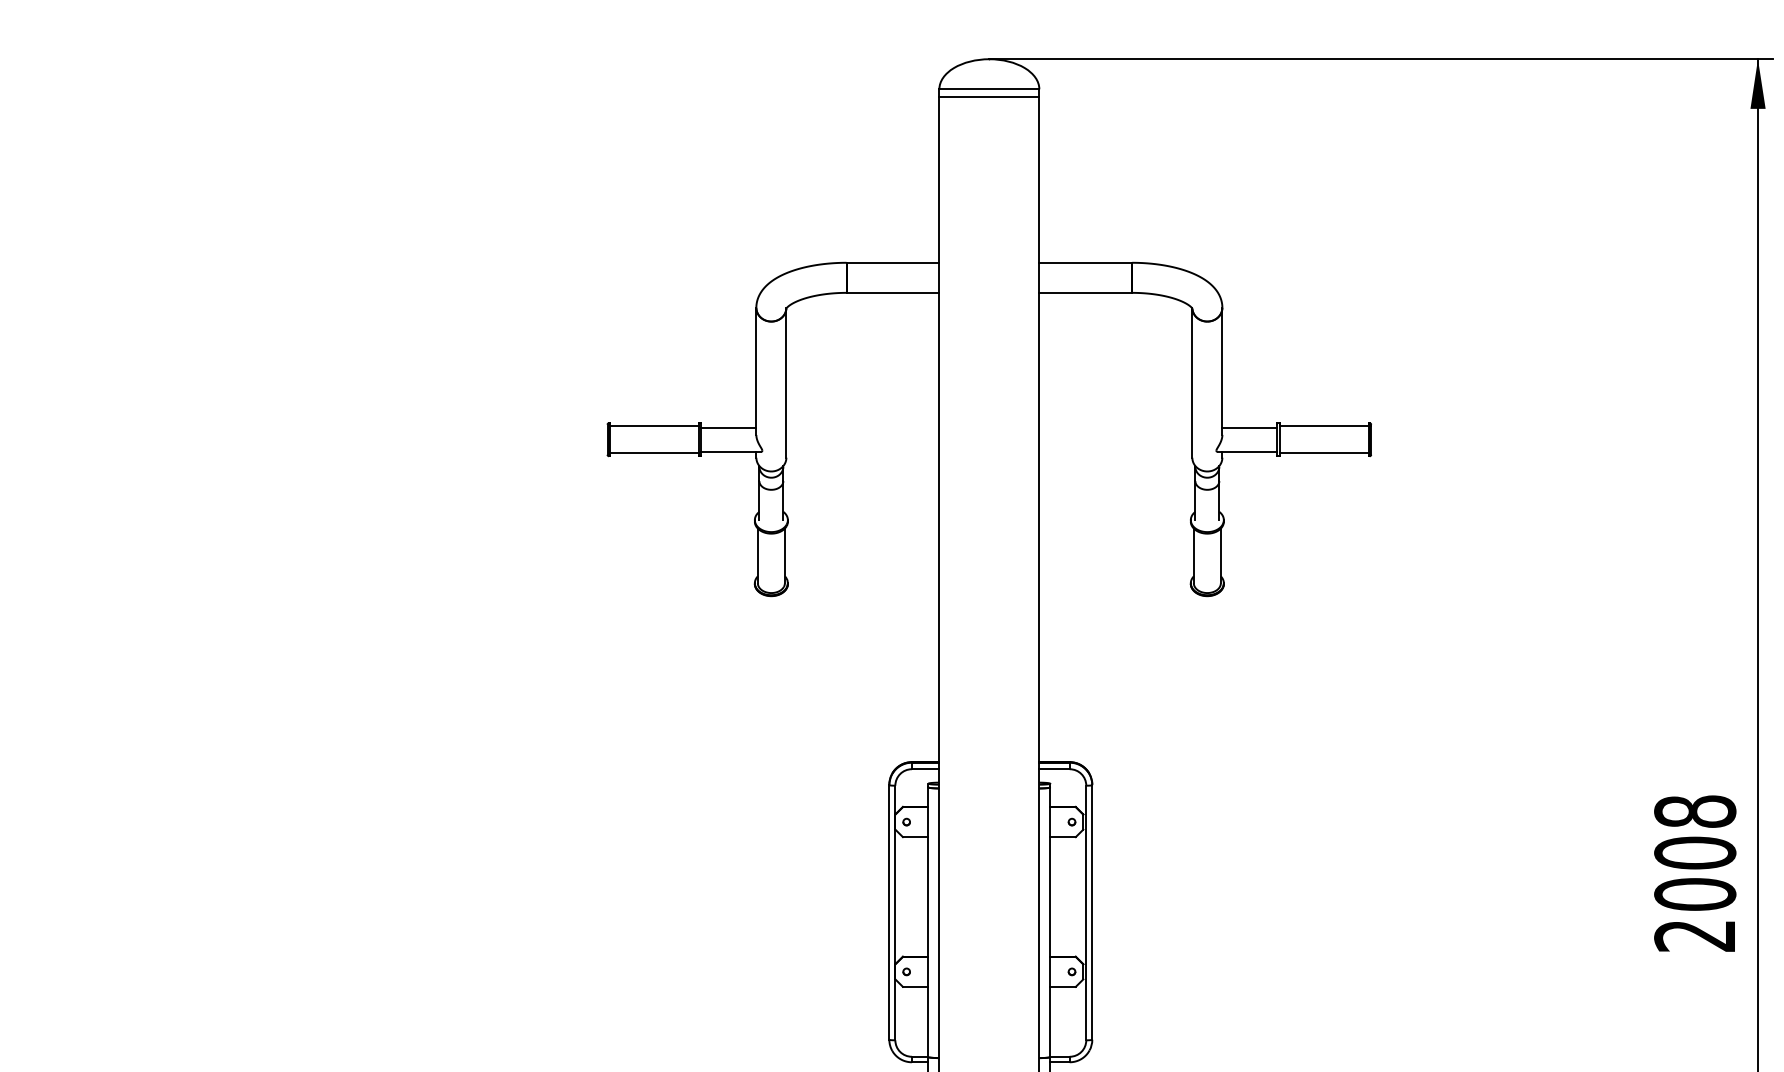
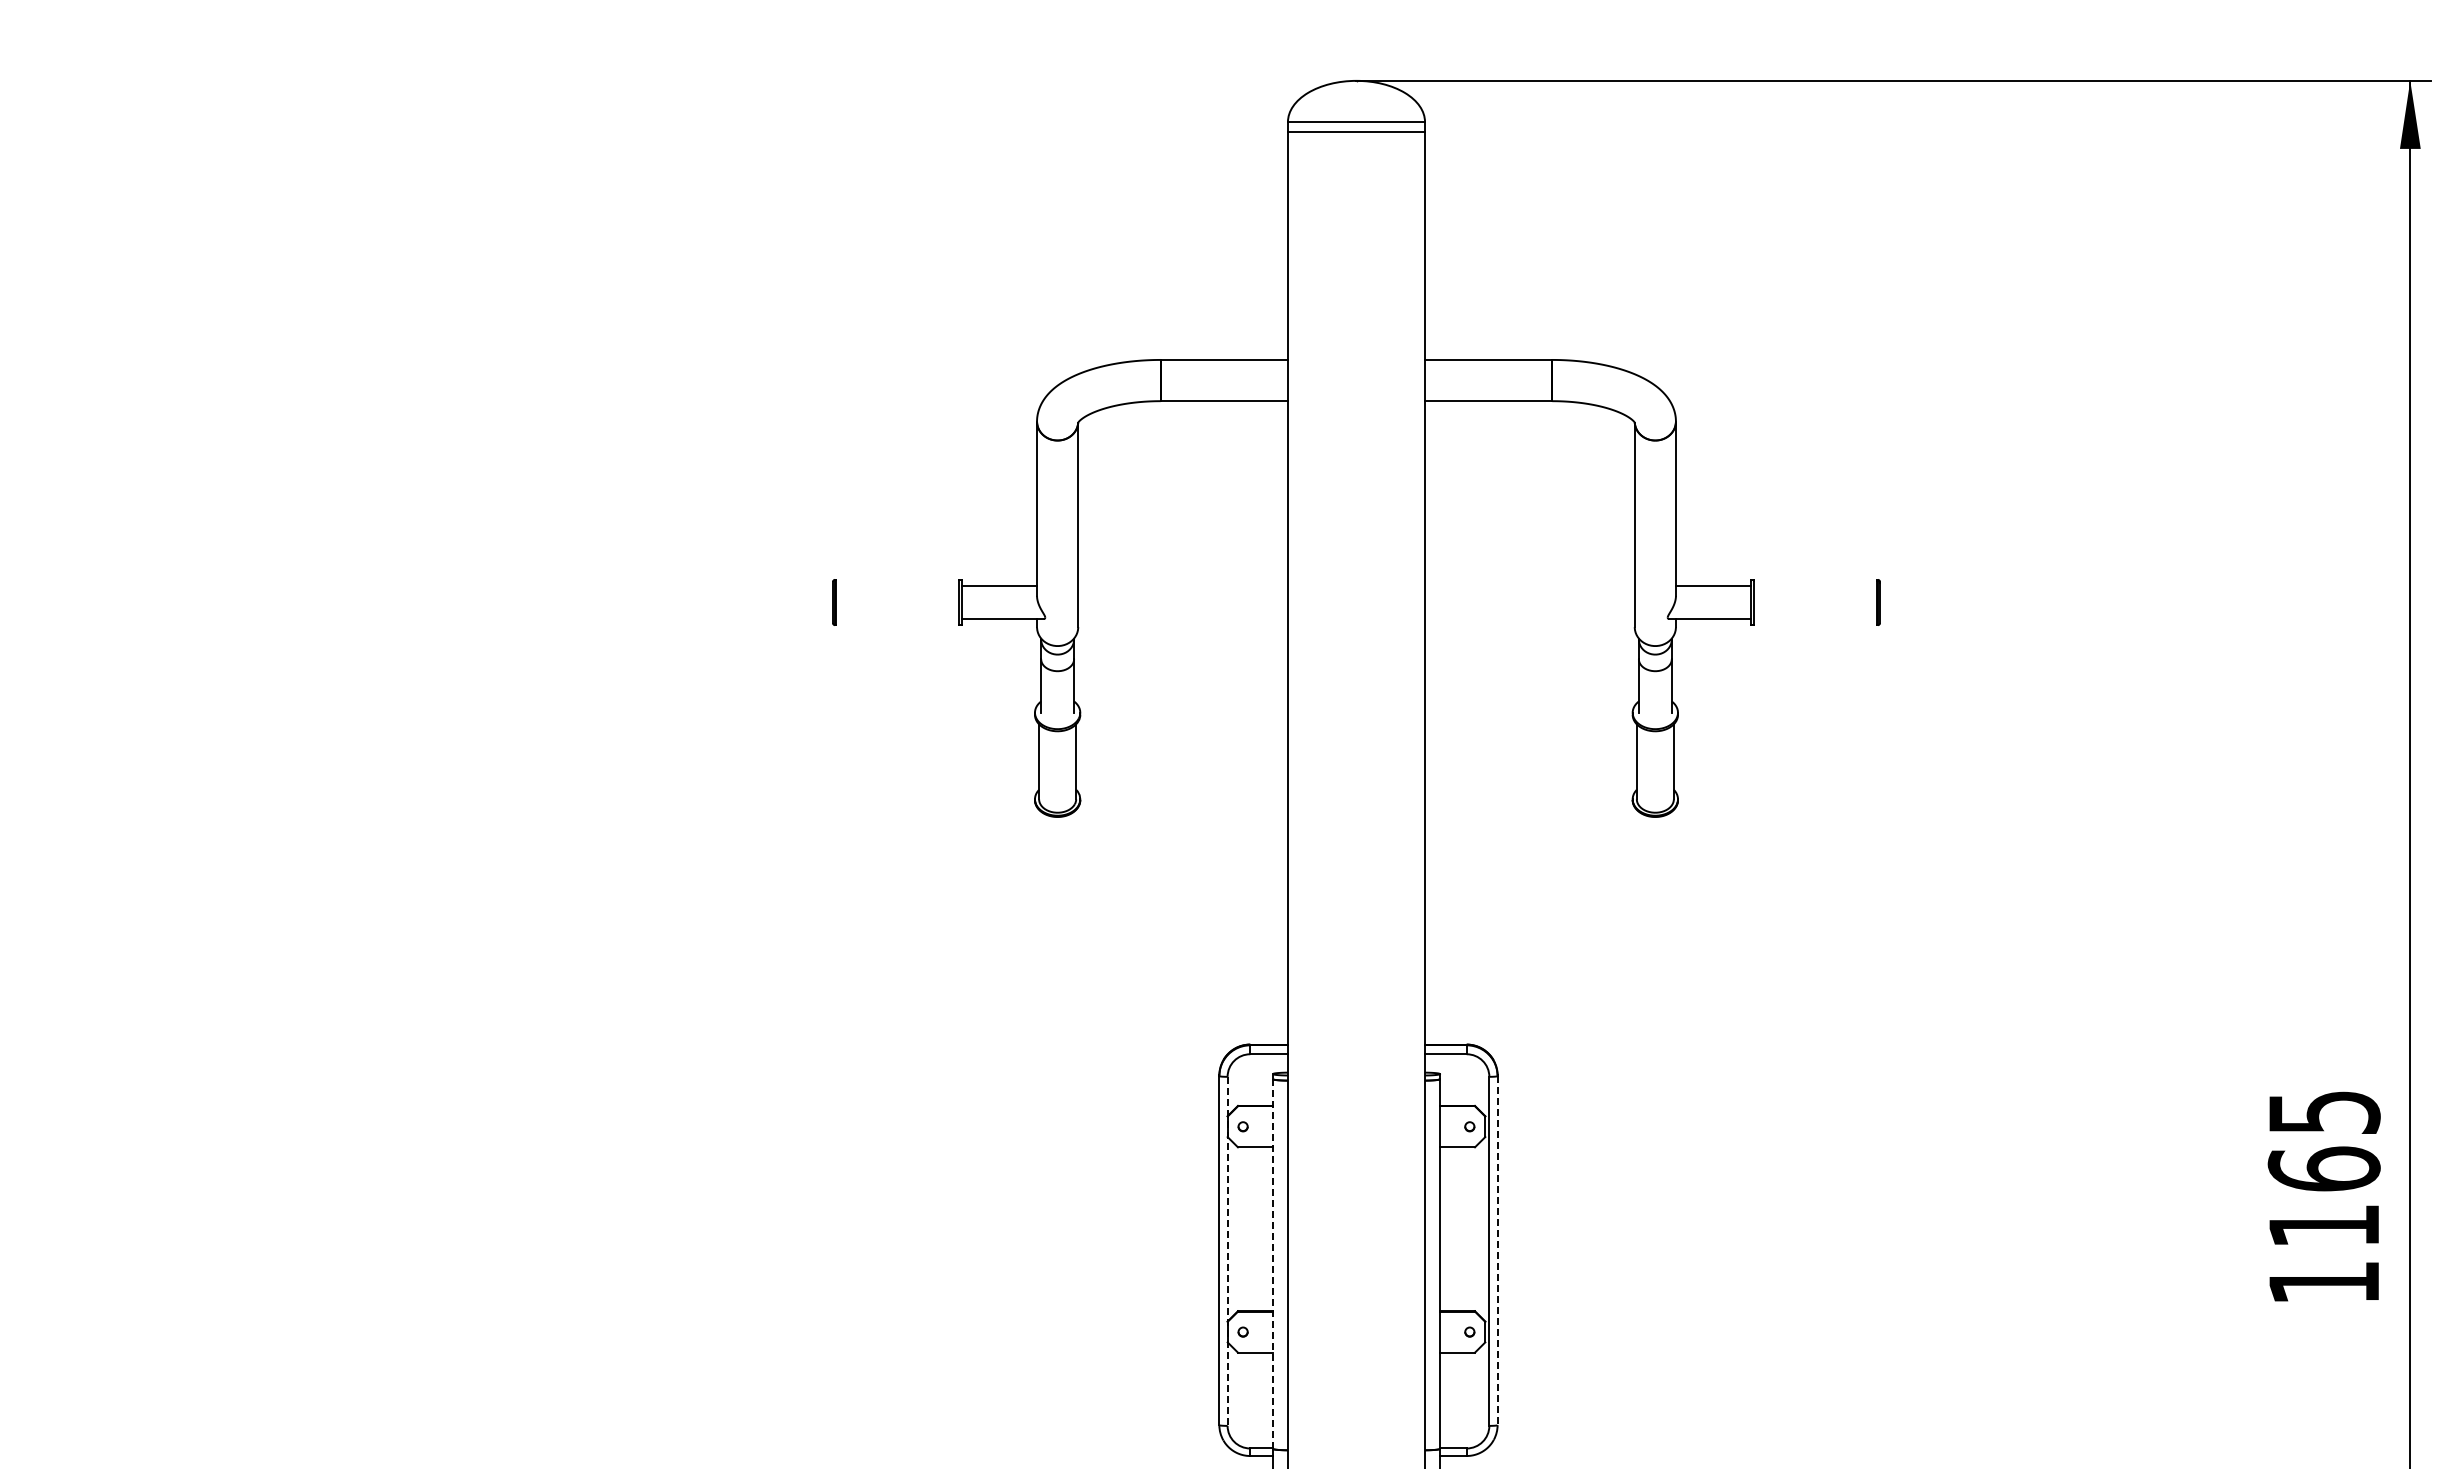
line: (654, 425) -> (897, 583), removed
line: (1324, 425) -> (1815, 583), removed
line: (654, 453) -> (897, 621), removed
line: (1324, 453) -> (1815, 621), removed
text: (1694, 873) -> (2323, 1197), 2008 -> 1165
line: (1092, 912) -> (1497, 1250), solid -> dashed
line: (895, 913) -> (1227, 1251), solid -> dashed
line: (928, 922) -> (1273, 1264), solid -> dashed

